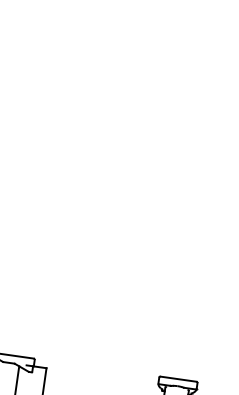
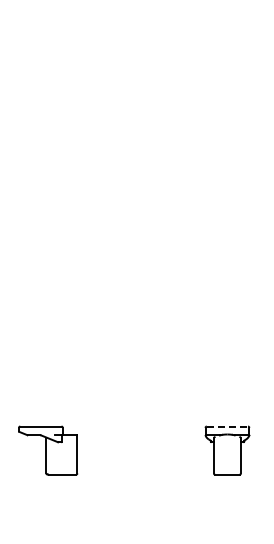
line: (178, 379) -> (227, 426), solid -> dashed

